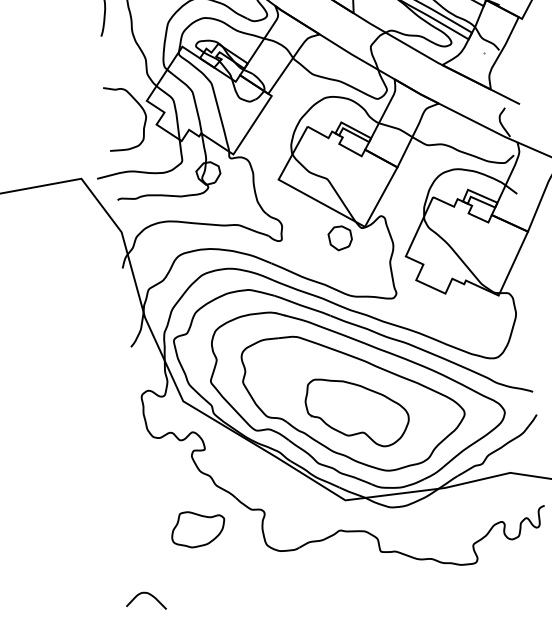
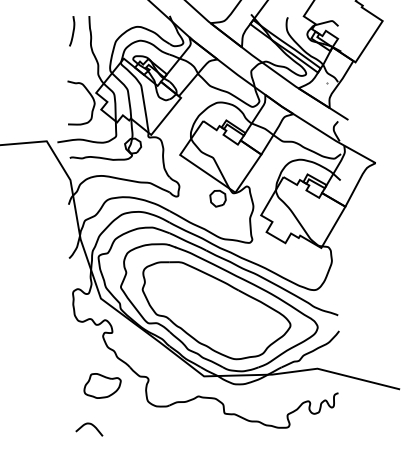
part: (356, 412) -> (217, 317), removed
curve: (150, 596) -> (92, 426), moved

